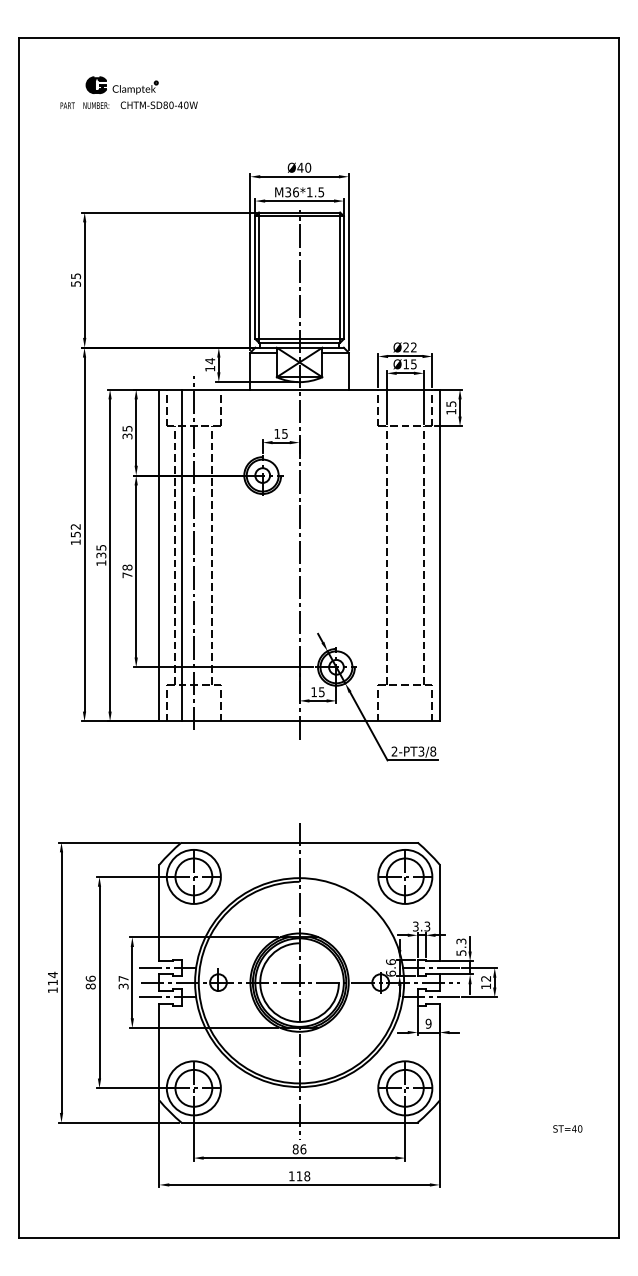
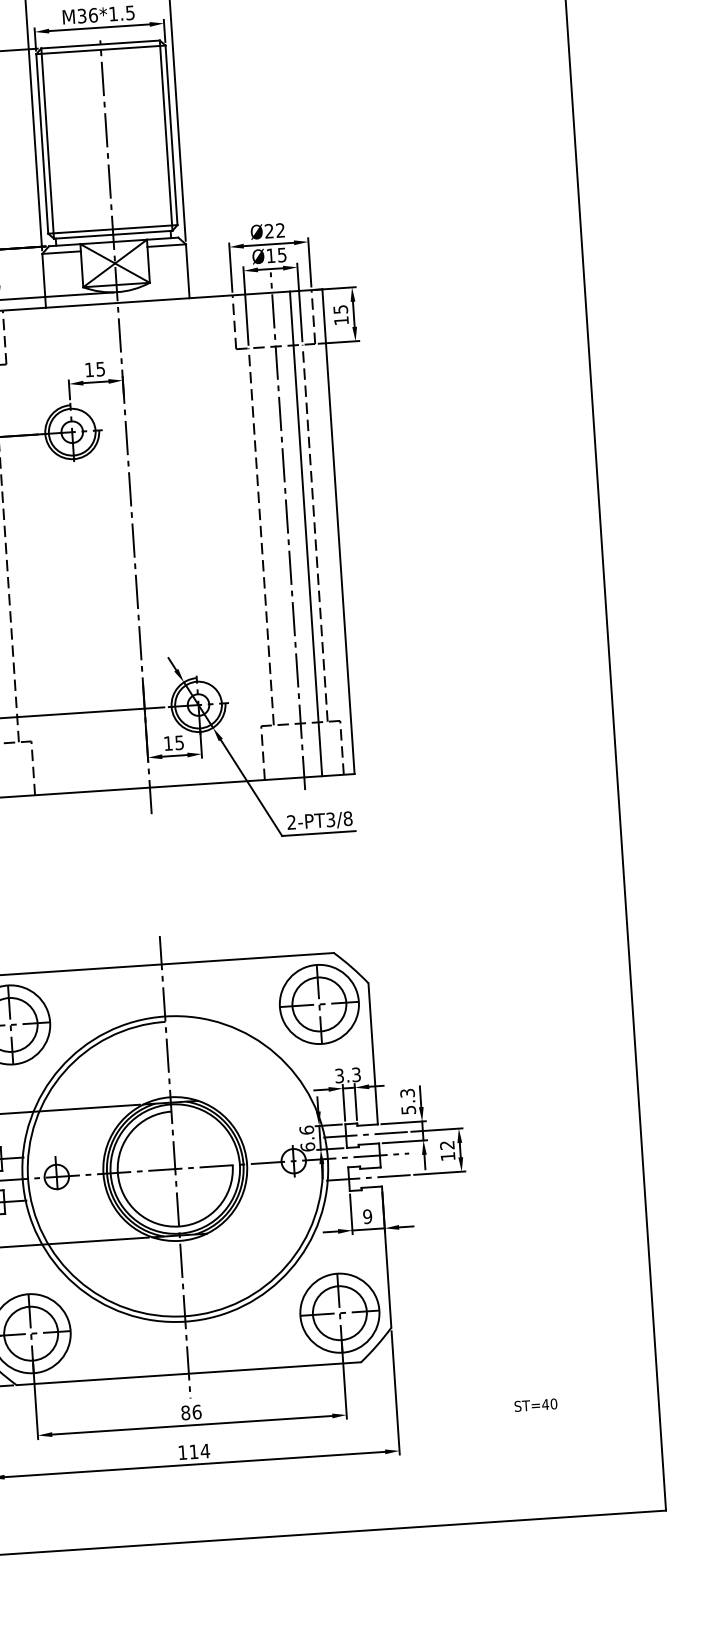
line: (405, 552) -> (288, 530), added
line: (417, 555) -> (306, 533), added
text: (567, 1128) -> (535, 1404), moved
text: (307, 1176) -> (205, 1451), 118 -> 114

